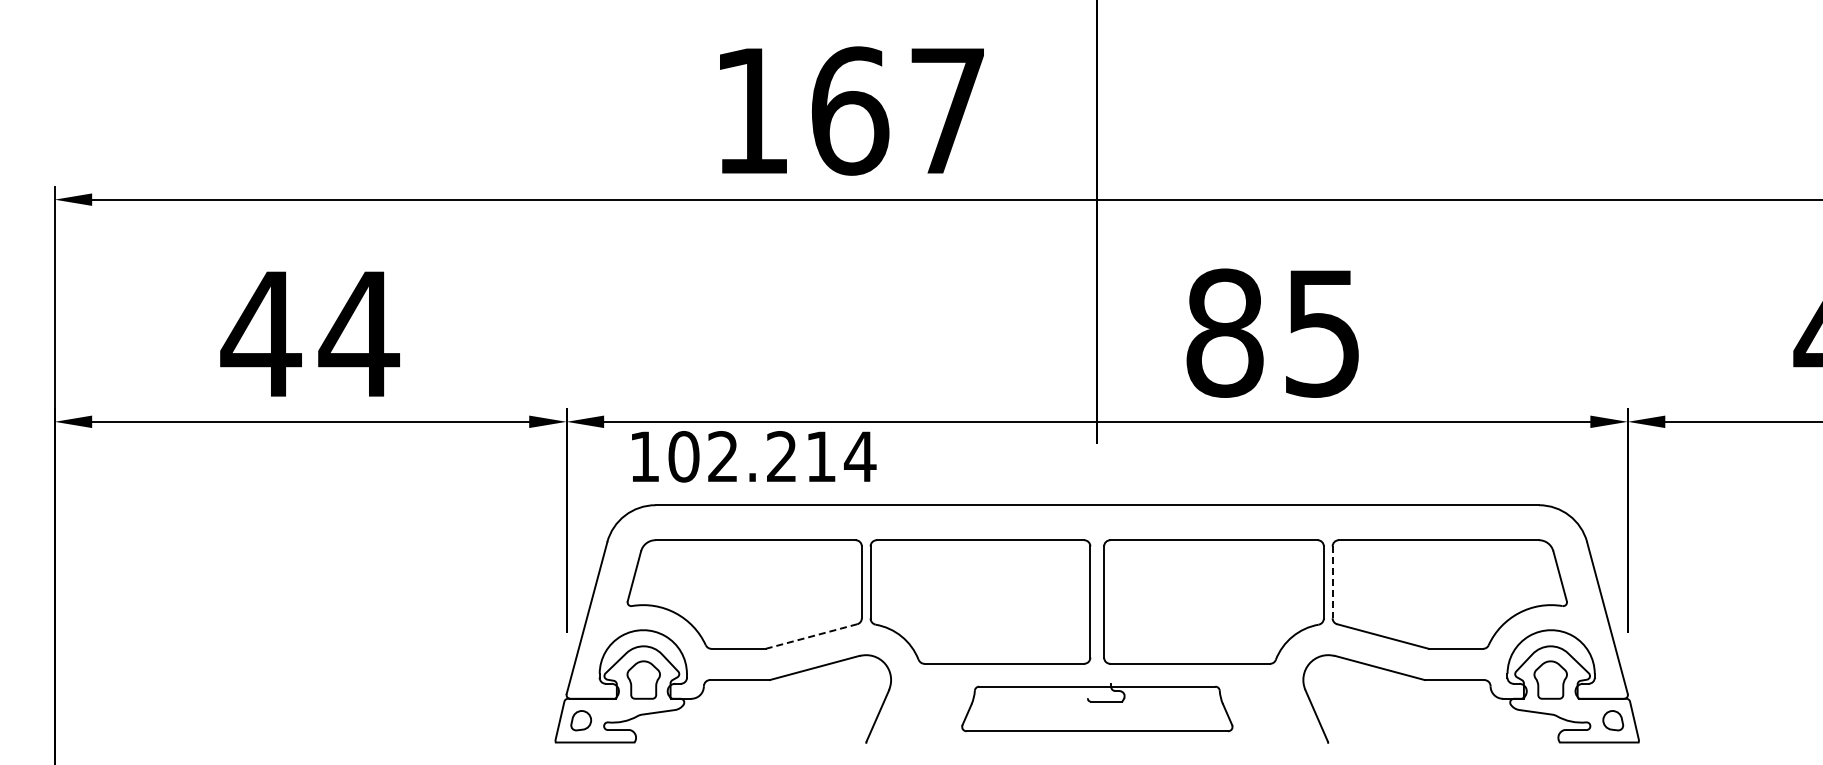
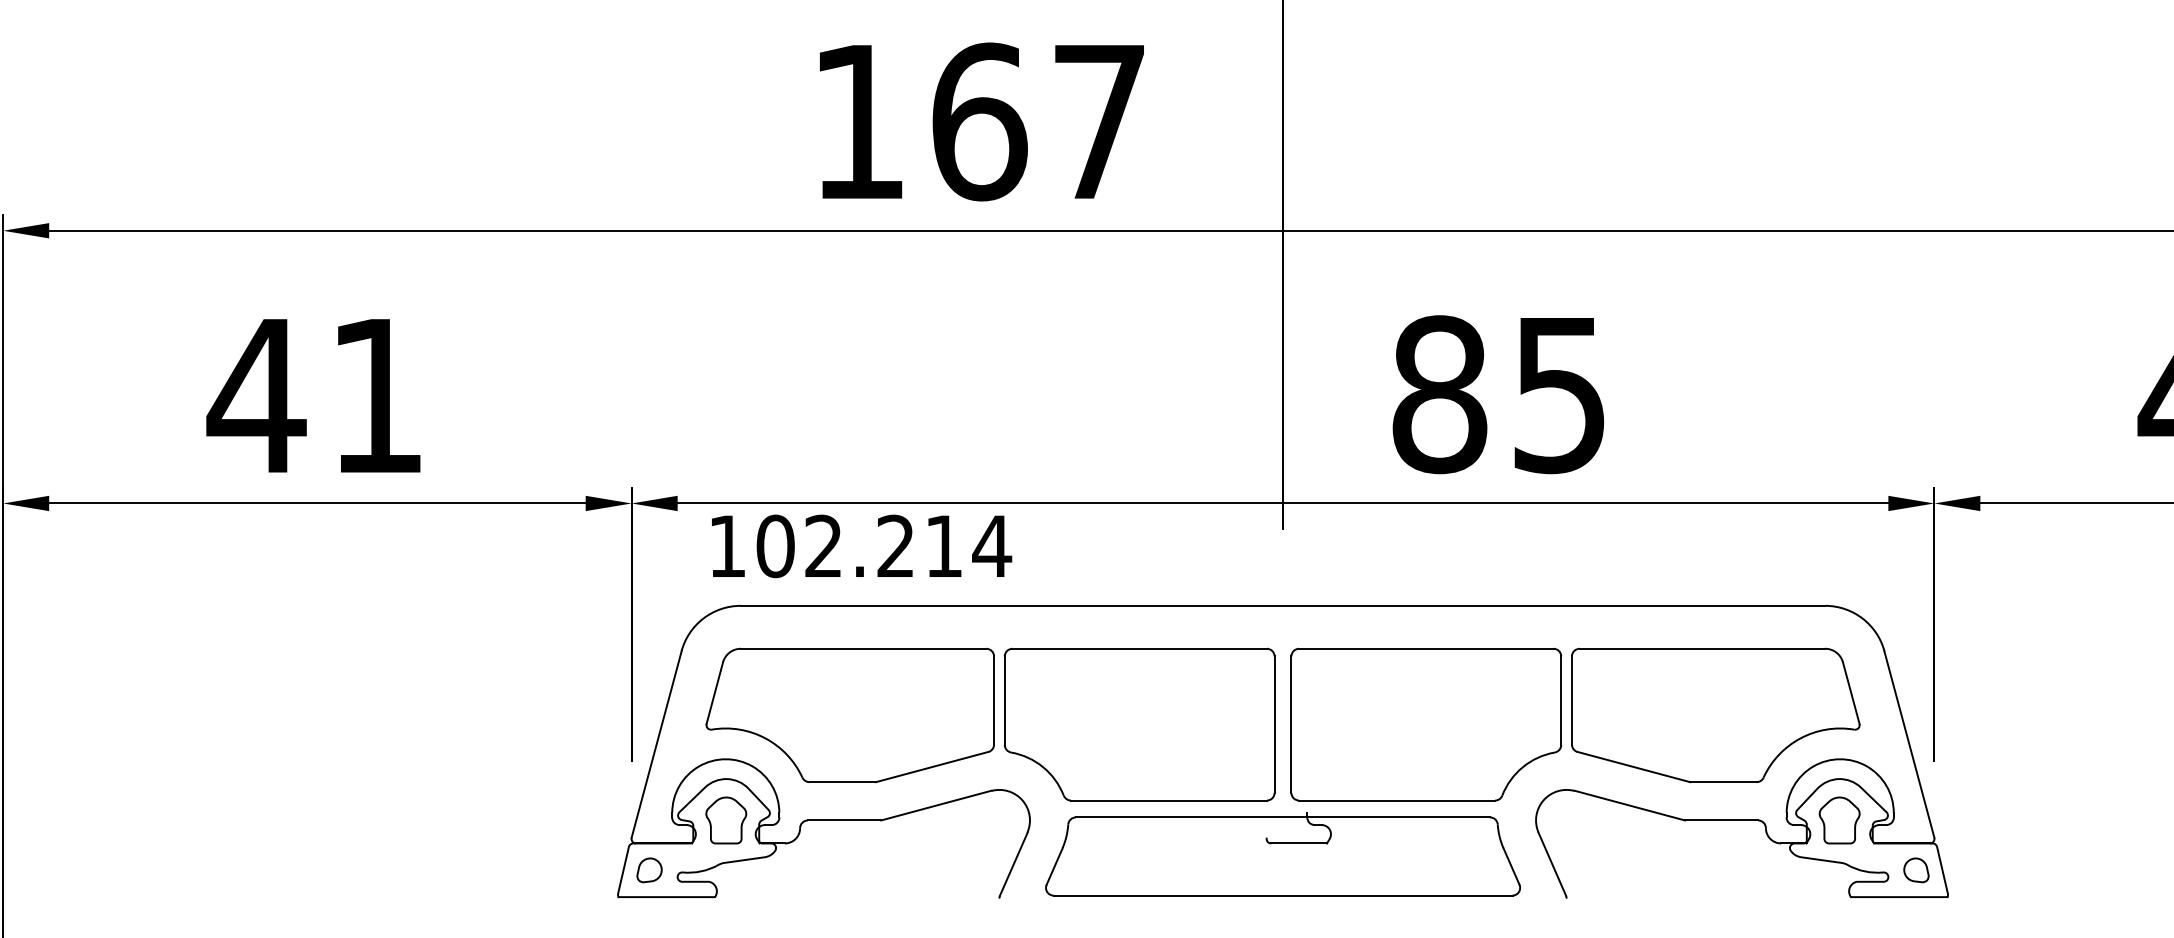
text: (358, 333) -> (376, 395), 44 -> 41
line: (1332, 582) -> (1571, 700), dashed -> solid
line: (811, 636) -> (932, 766), dashed -> solid
part: (1097, 707) -> (1283, 854), size x1.43

